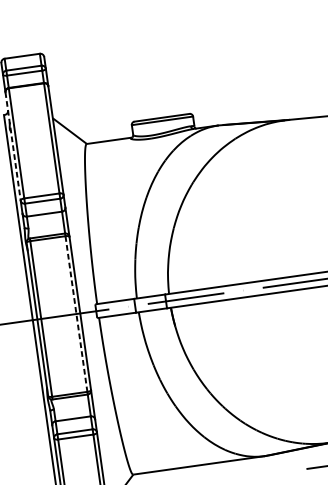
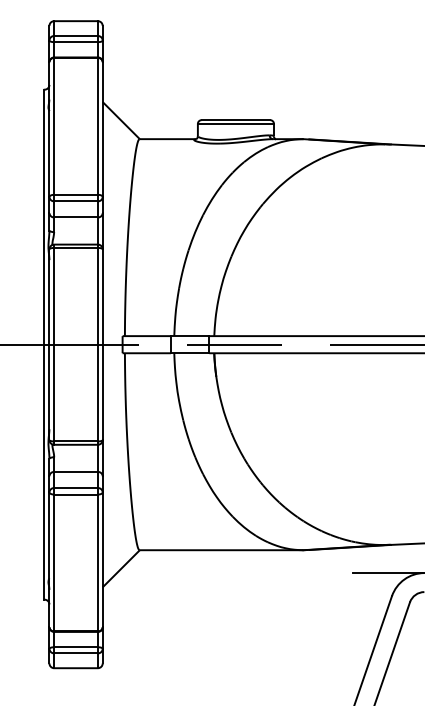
line: (13, 147) -> (49, 130), dashed -> solid
line: (76, 313) -> (97, 344), dashed -> solid

